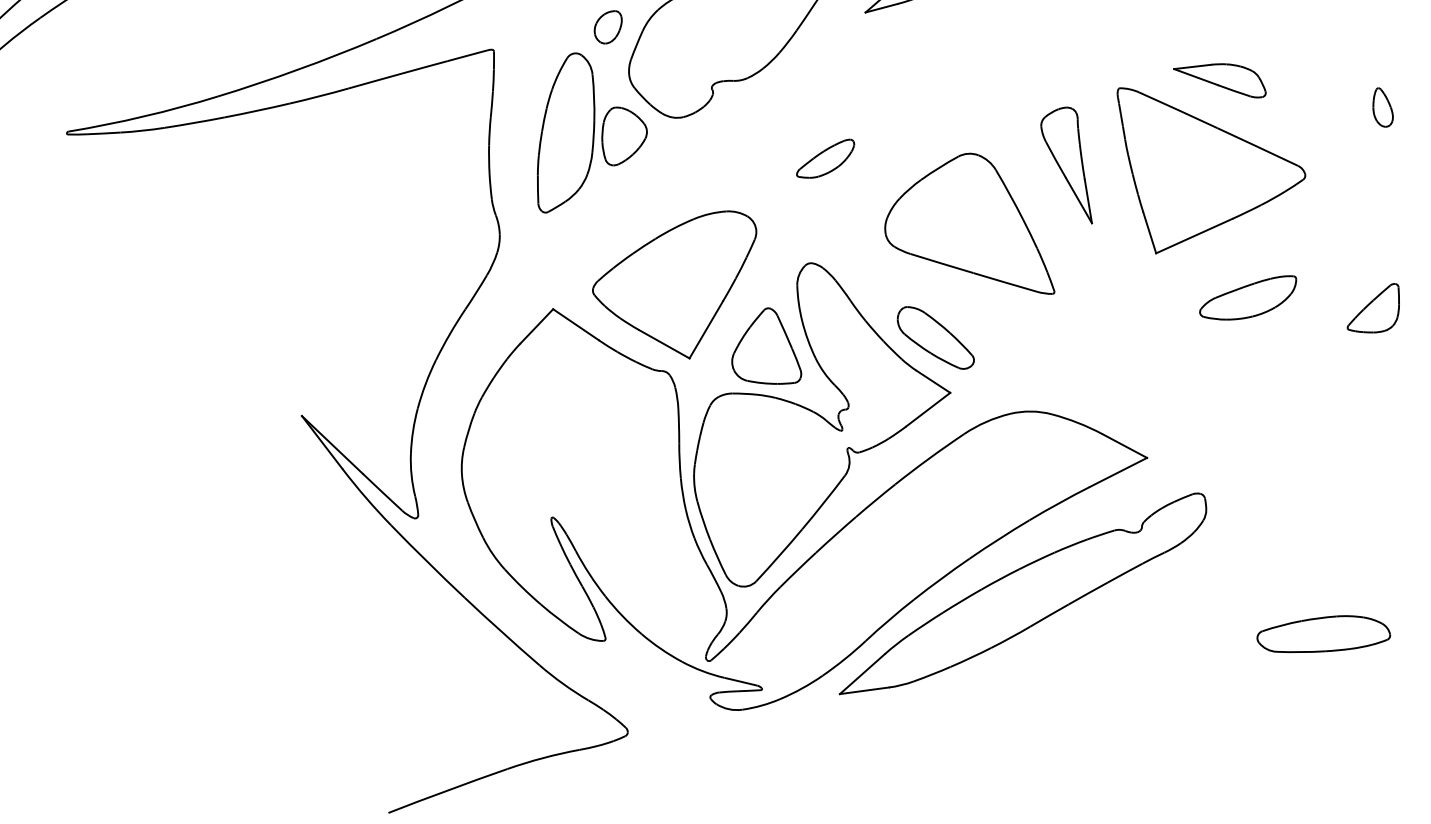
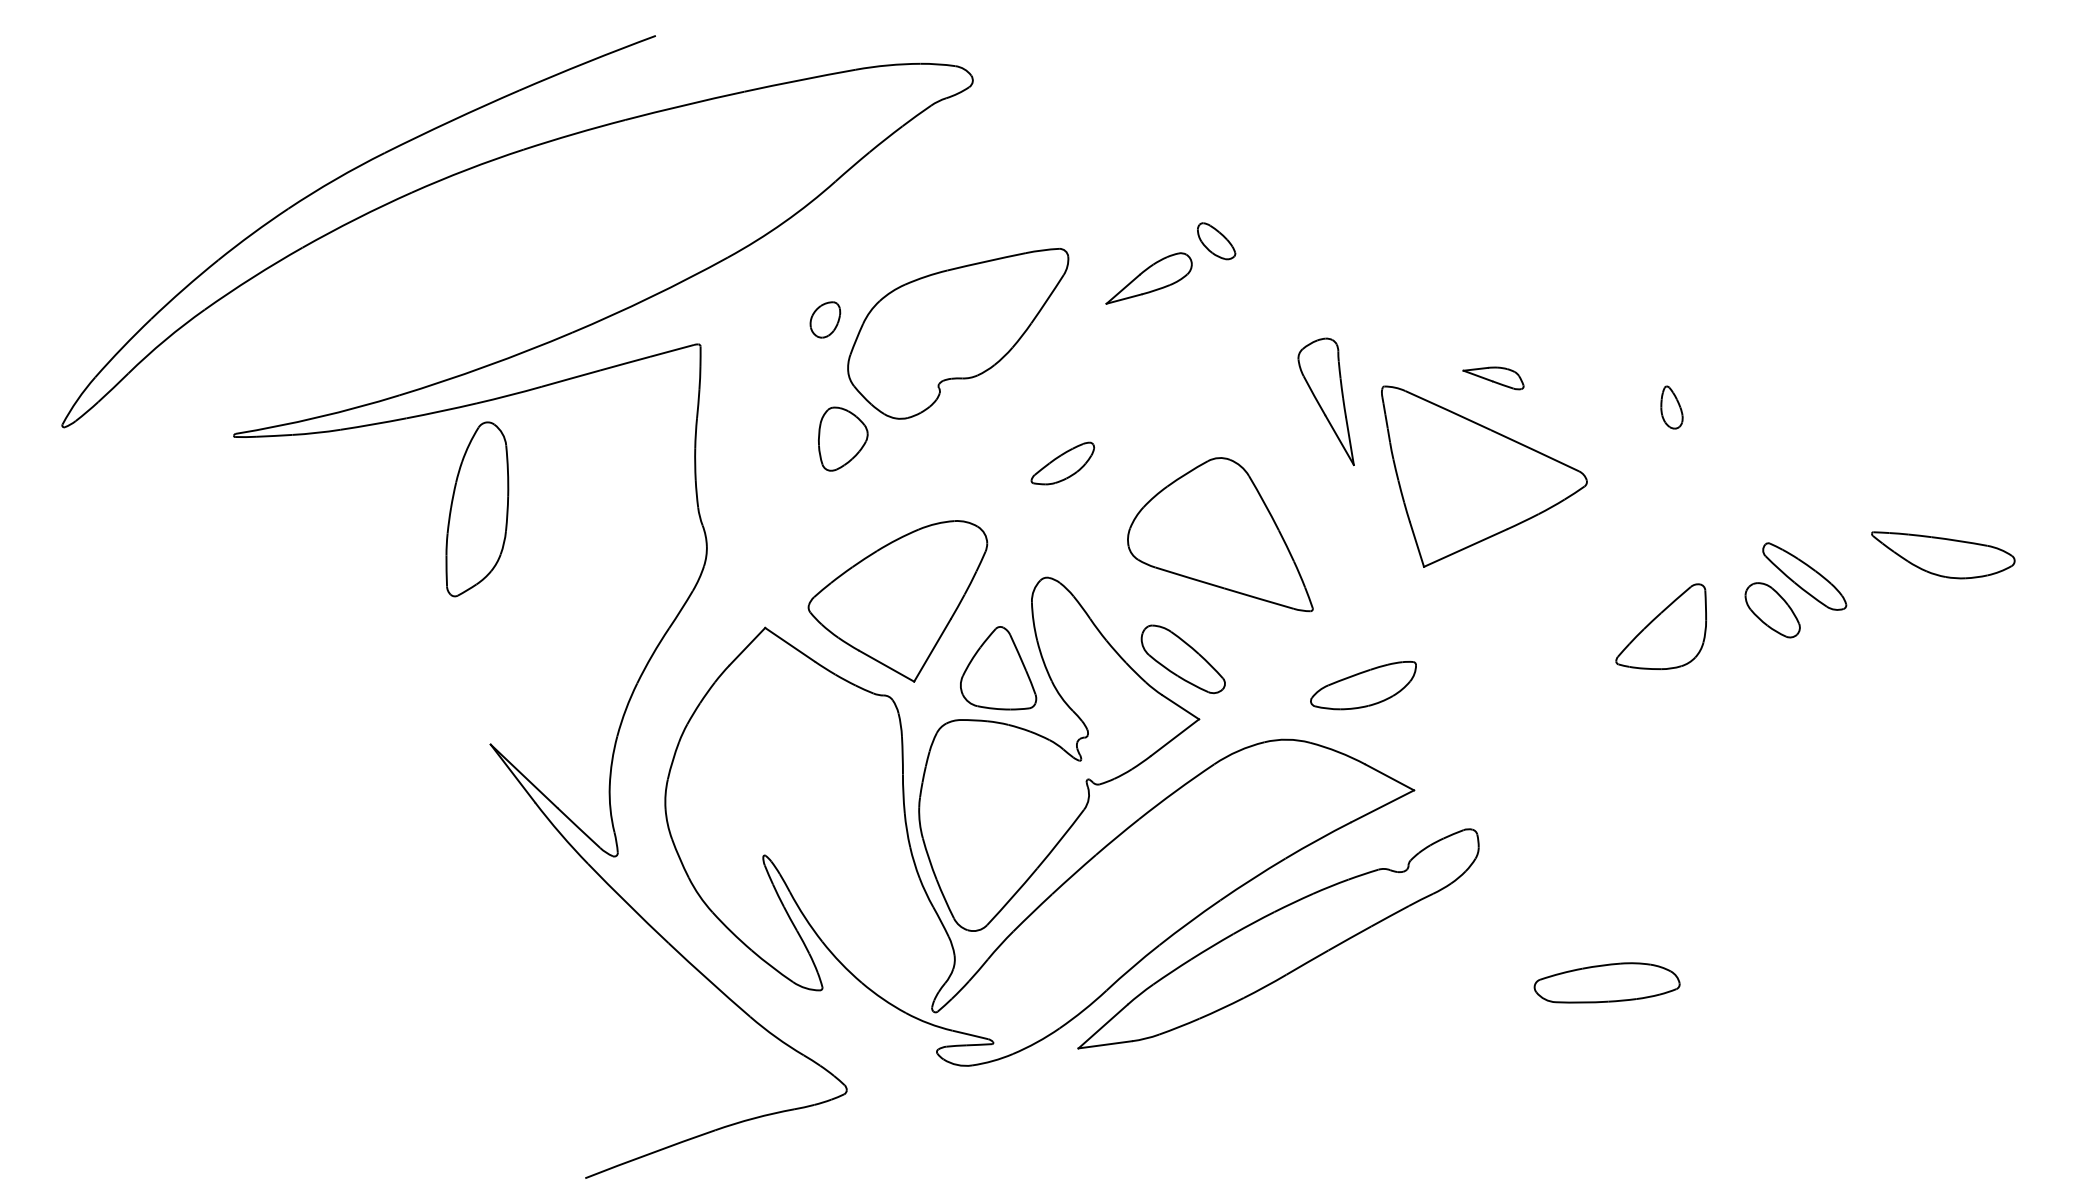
part: (1219, 80) -> (1493, 378), size x0.6
part: (566, 133) -> (477, 509), moved
part: (1066, 165) -> (1325, 401), moved
part: (1248, 297) -> (1363, 685), moved
part: (1373, 307) -> (1661, 626), size x1.6

